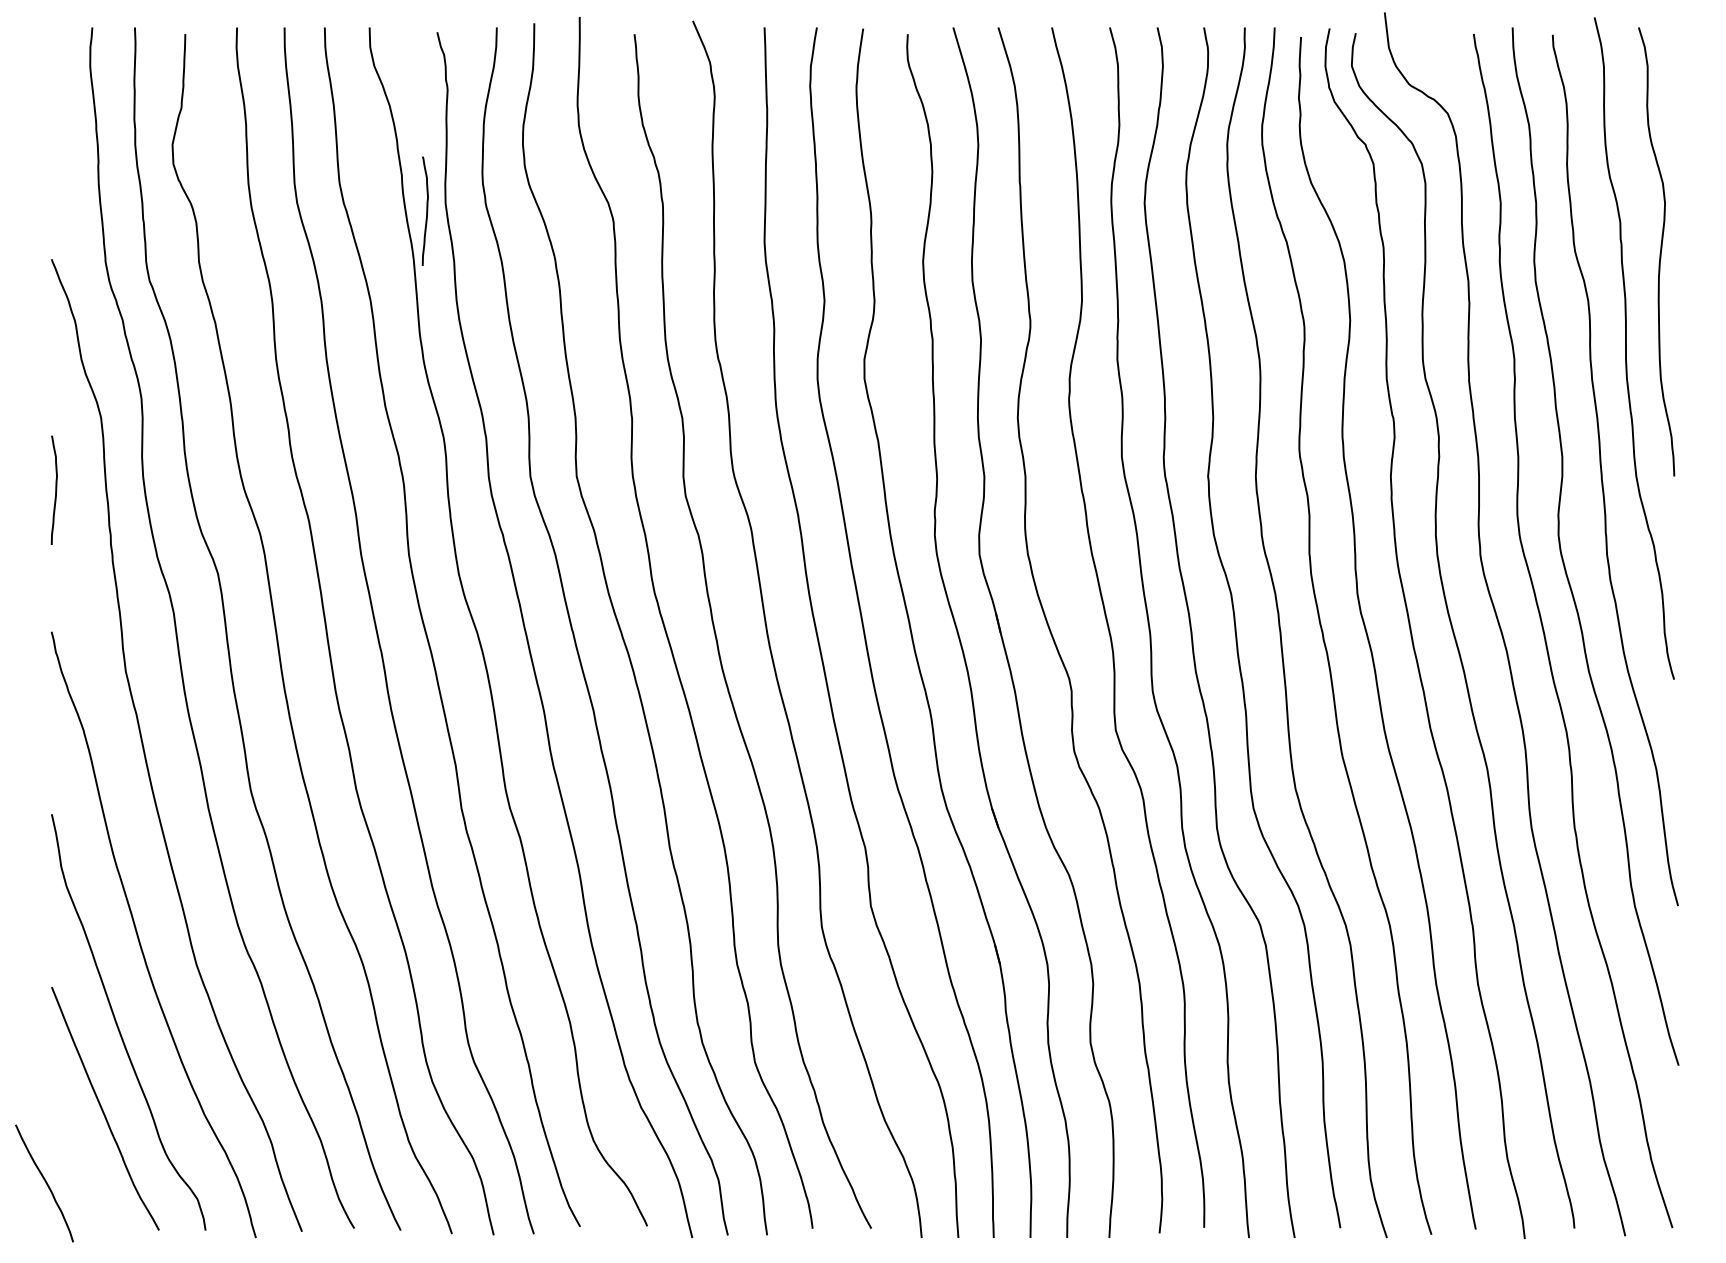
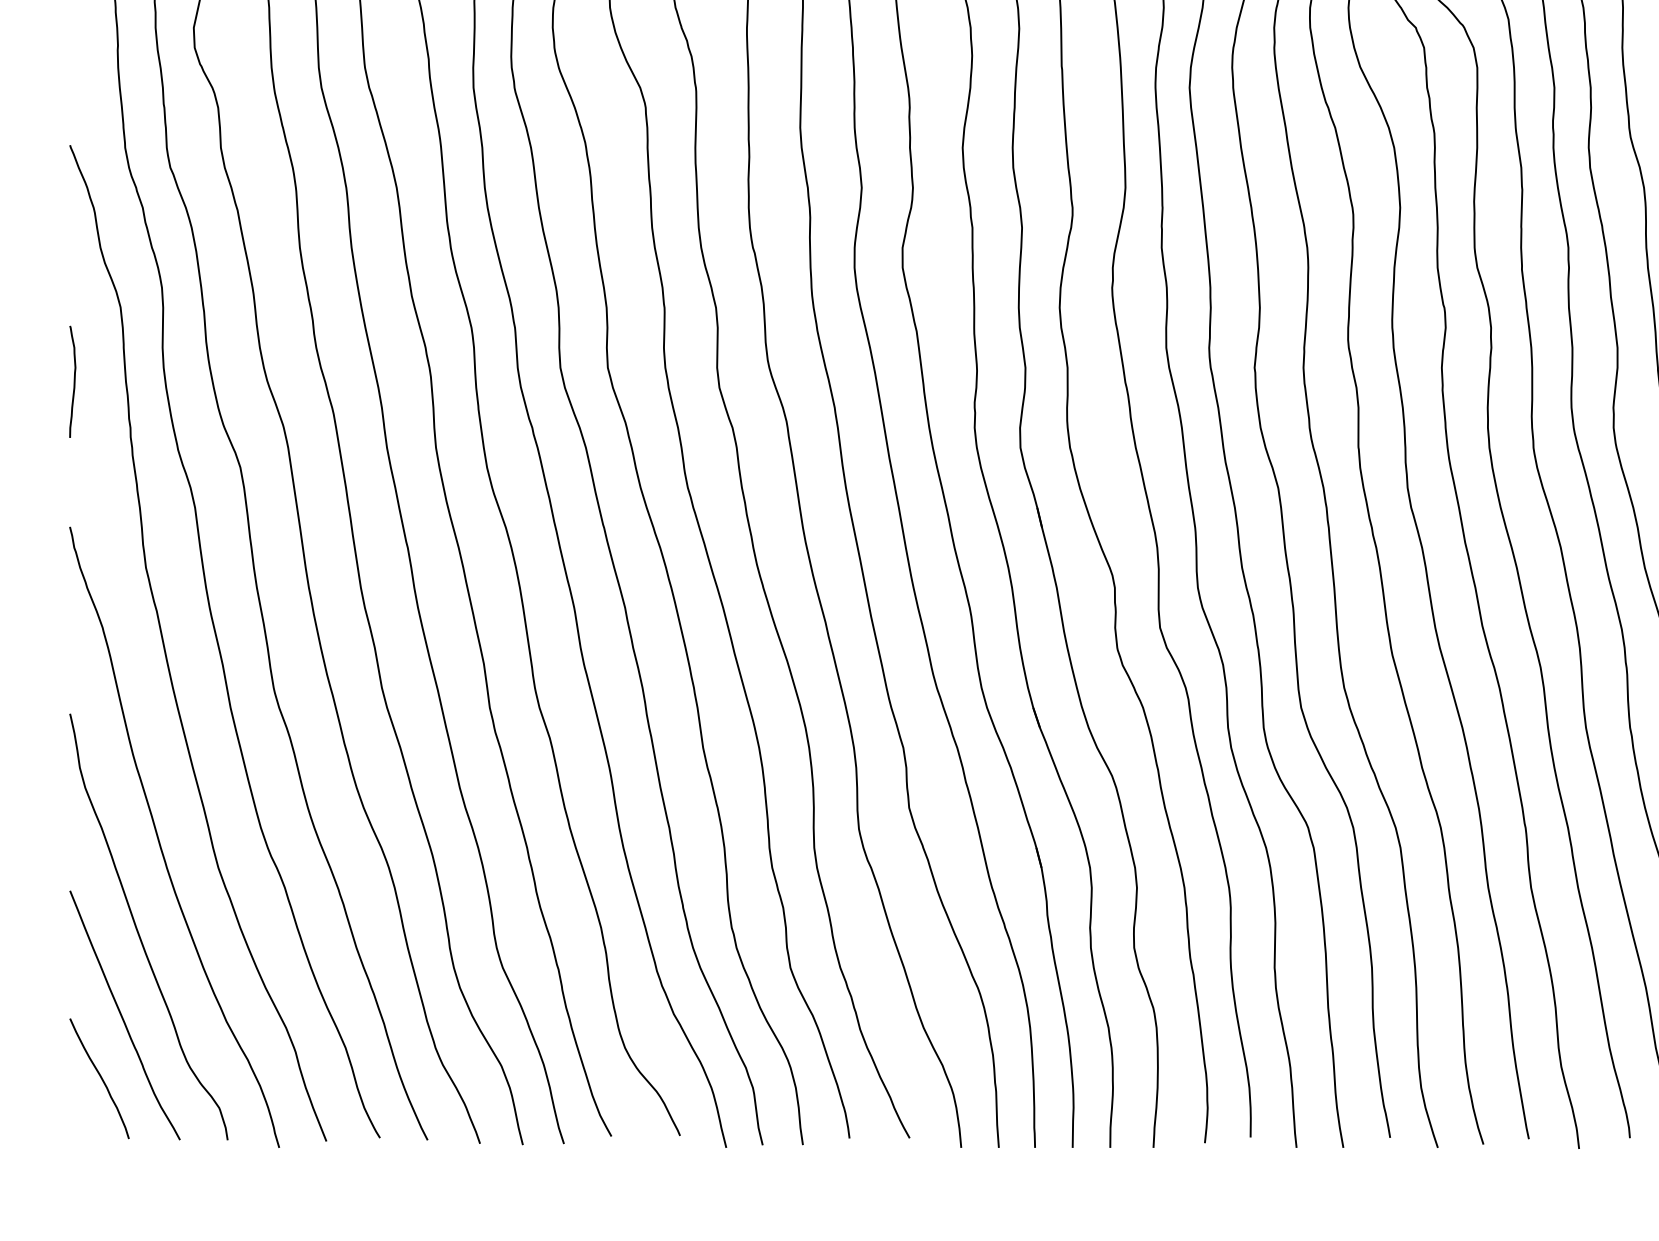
curve: (426, 210) -> (453, 95), removed
curve: (45, 1183) -> (100, 1078), moved

